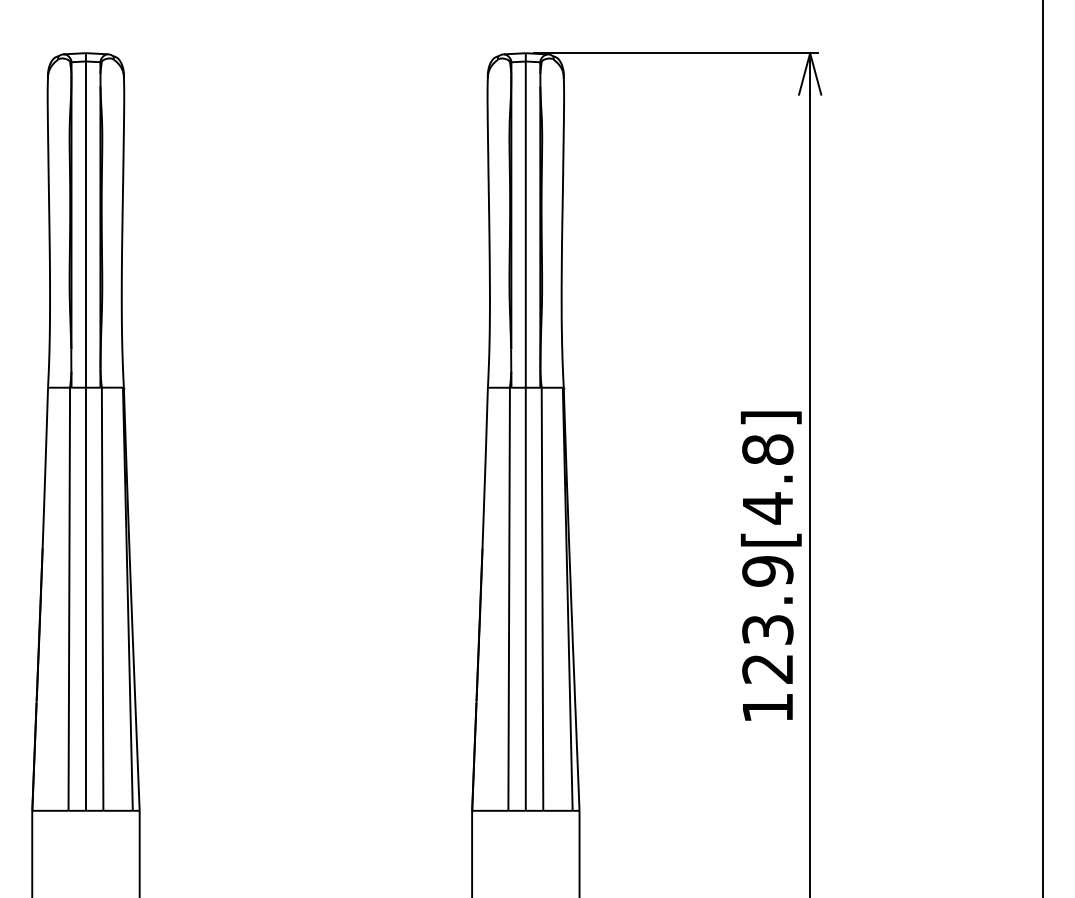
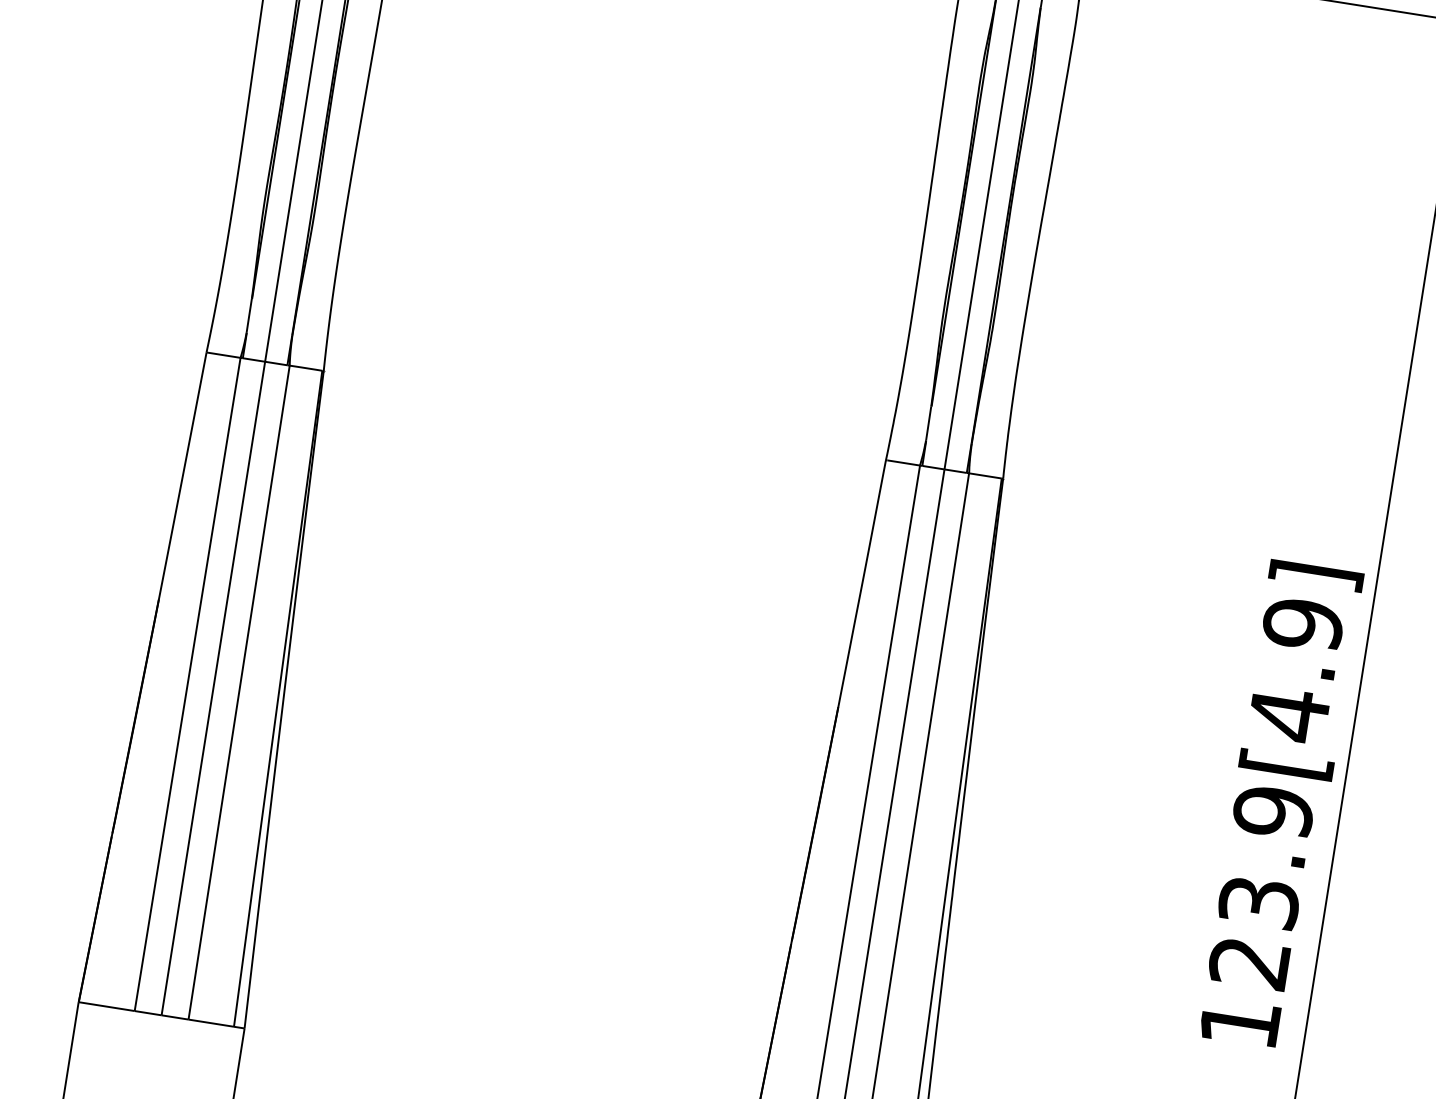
text: (767, 449) -> (1302, 623), 123.9[4.8] -> 123.9[4.9]

